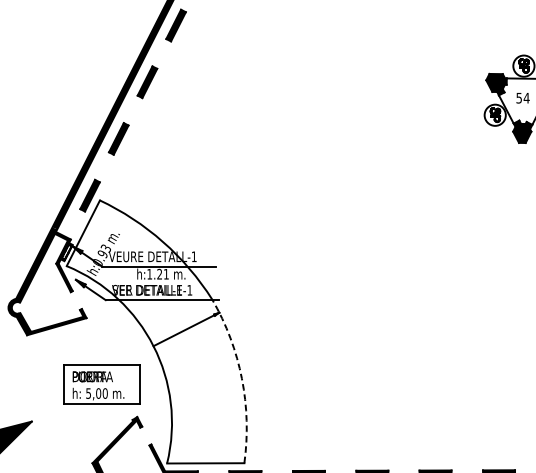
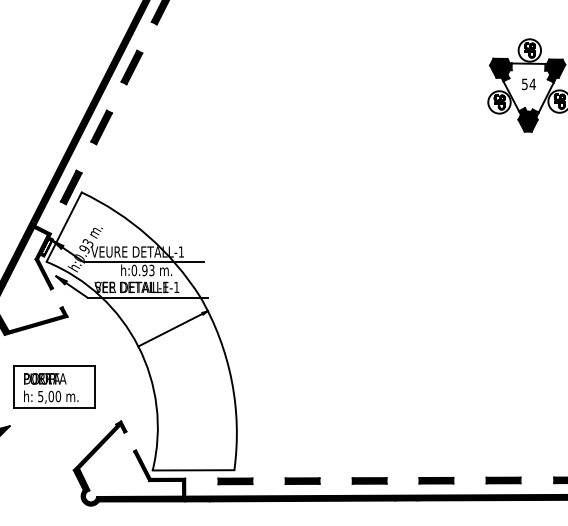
text: (157, 274) -> (142, 270), h:1.21 -> h:0.93
arc: (241, 378) -> (231, 380), dashed -> solid
part: (101, 384) -> (54, 386), moved

